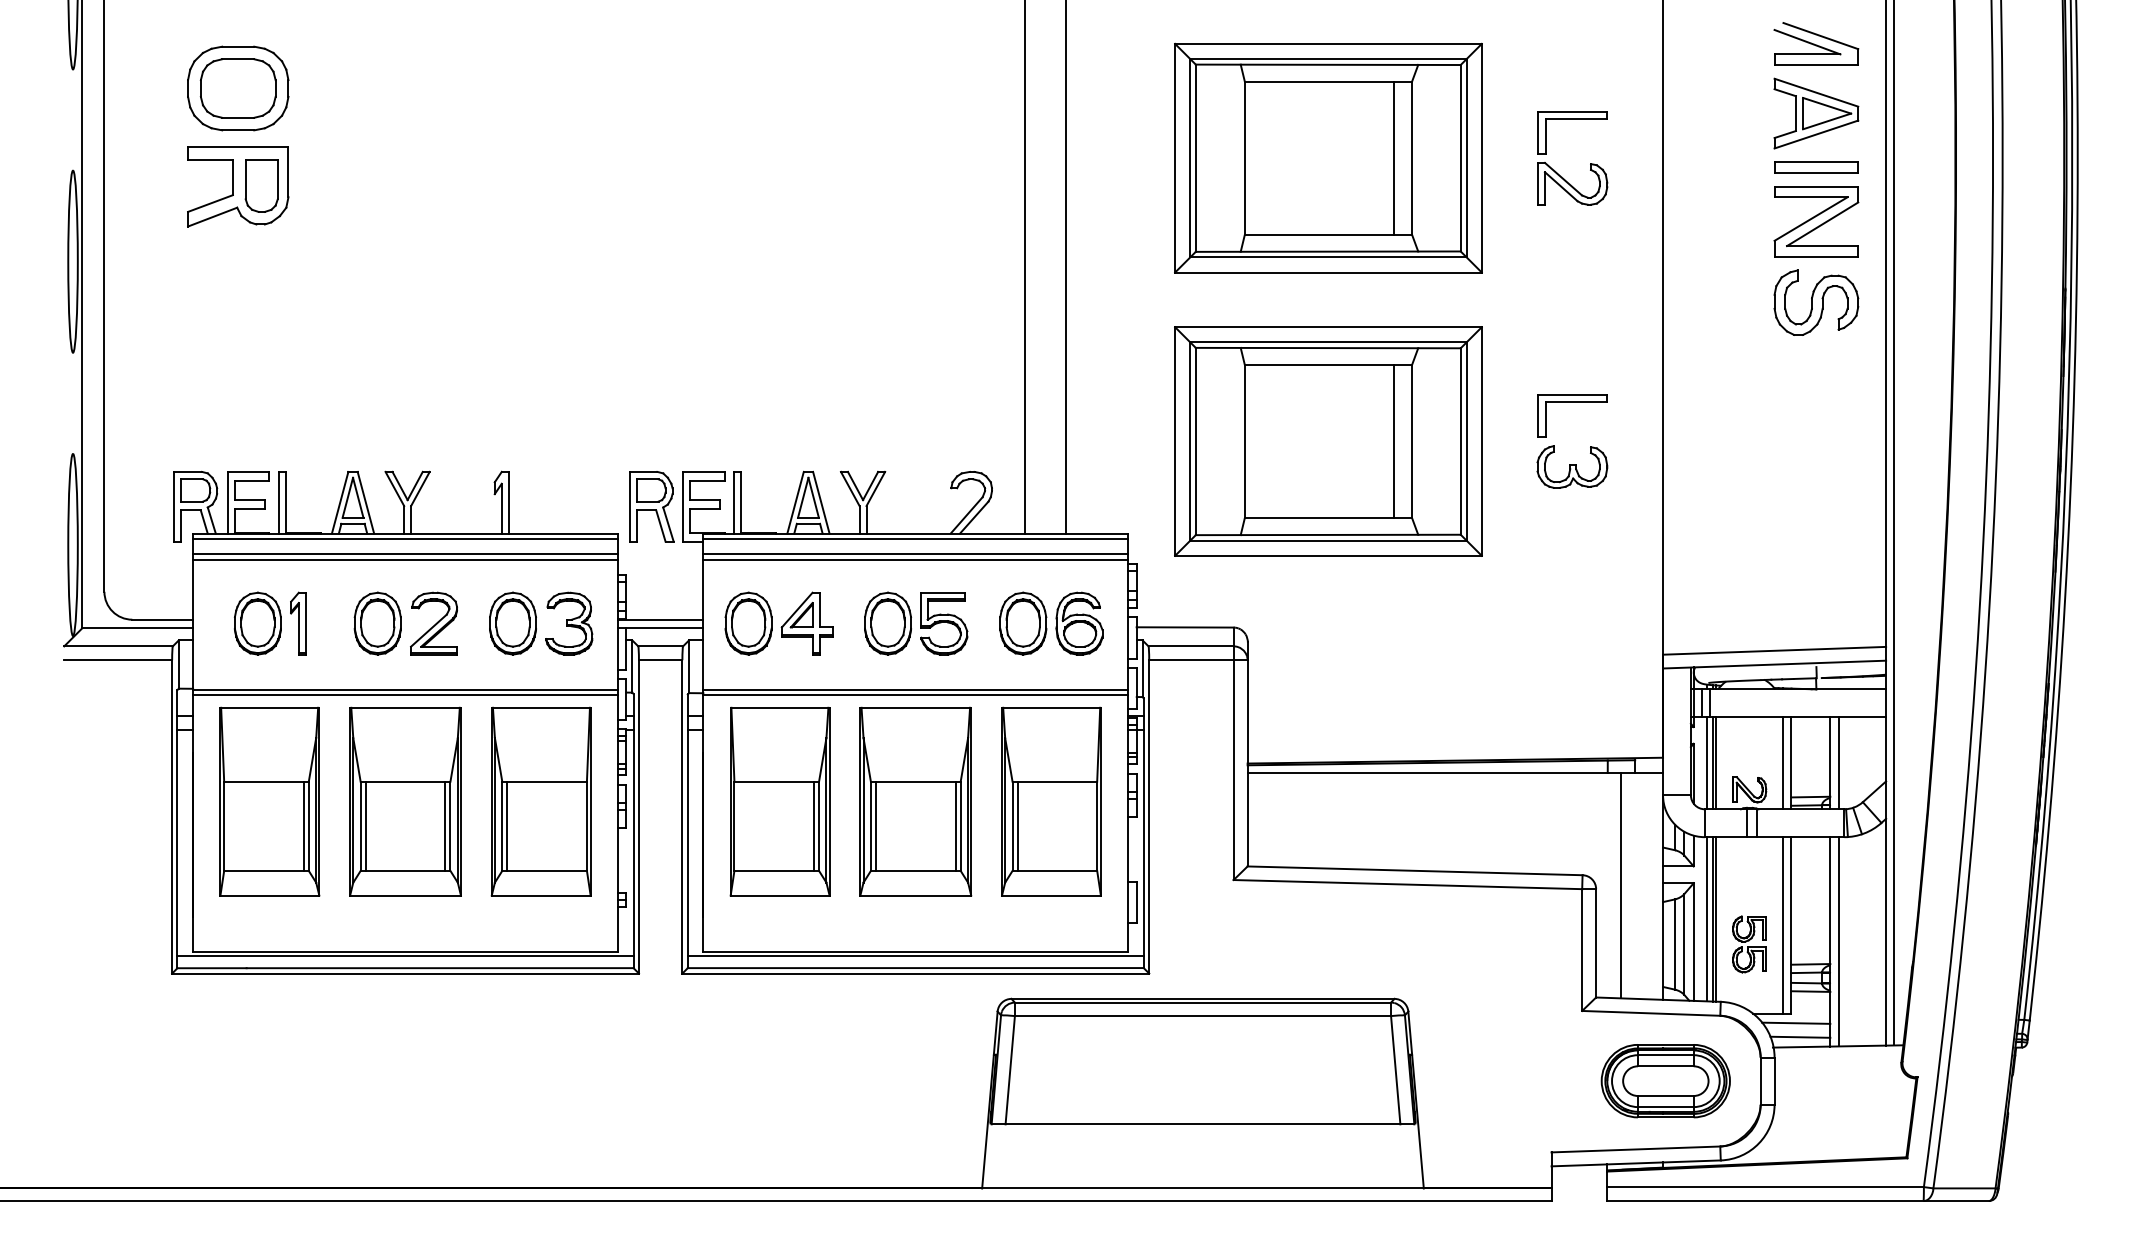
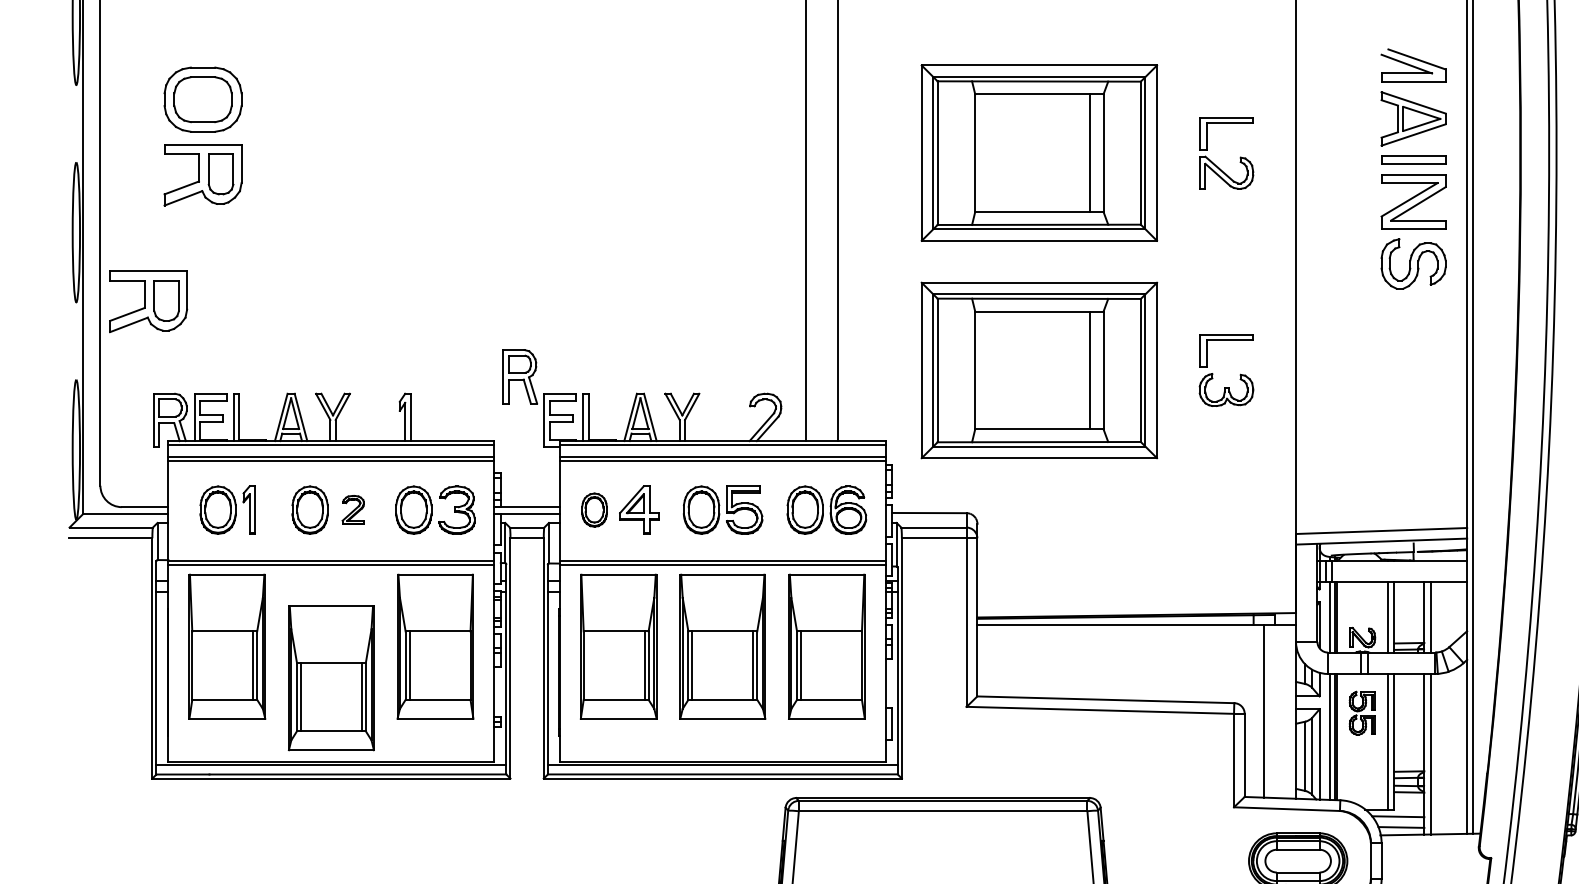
part: (167, 351) -> (148, 301), added
part: (651, 506) -> (520, 376), moved
part: (433, 623) -> (352, 510), size x0.6
part: (748, 623) -> (594, 510), size x0.7
part: (405, 801) -> (331, 678), moved
part: (1749, 944) -> (1362, 713), moved

